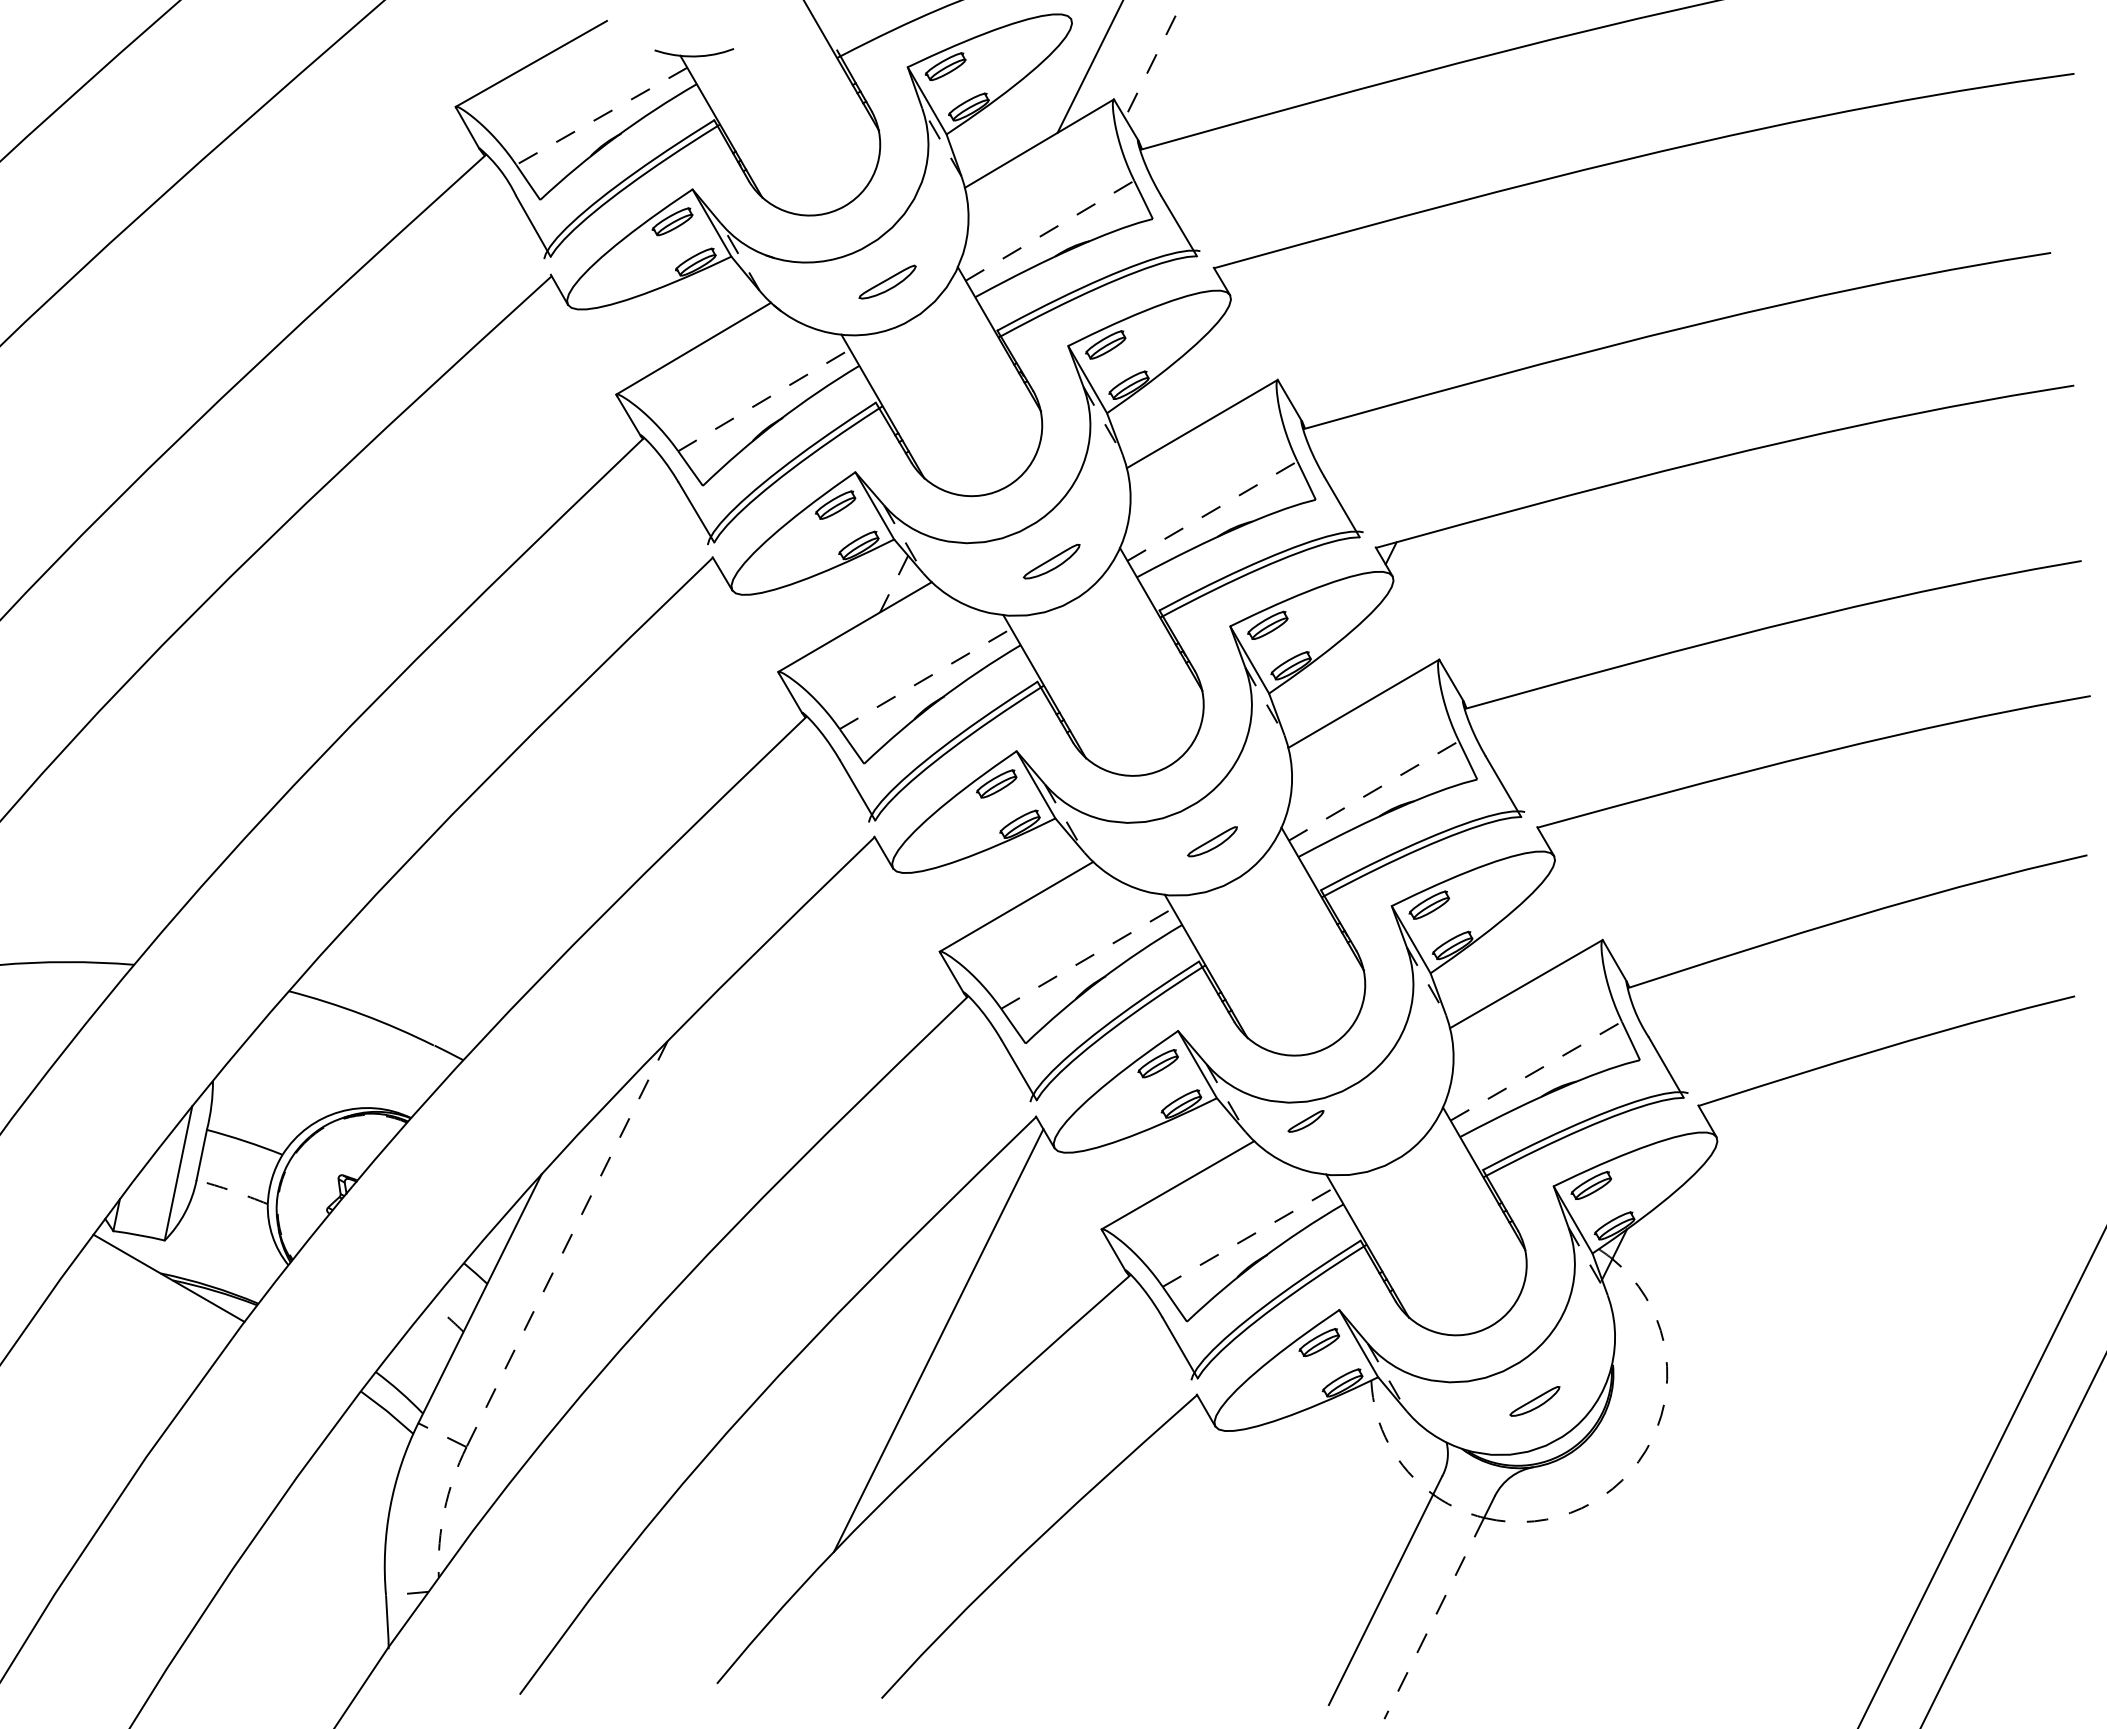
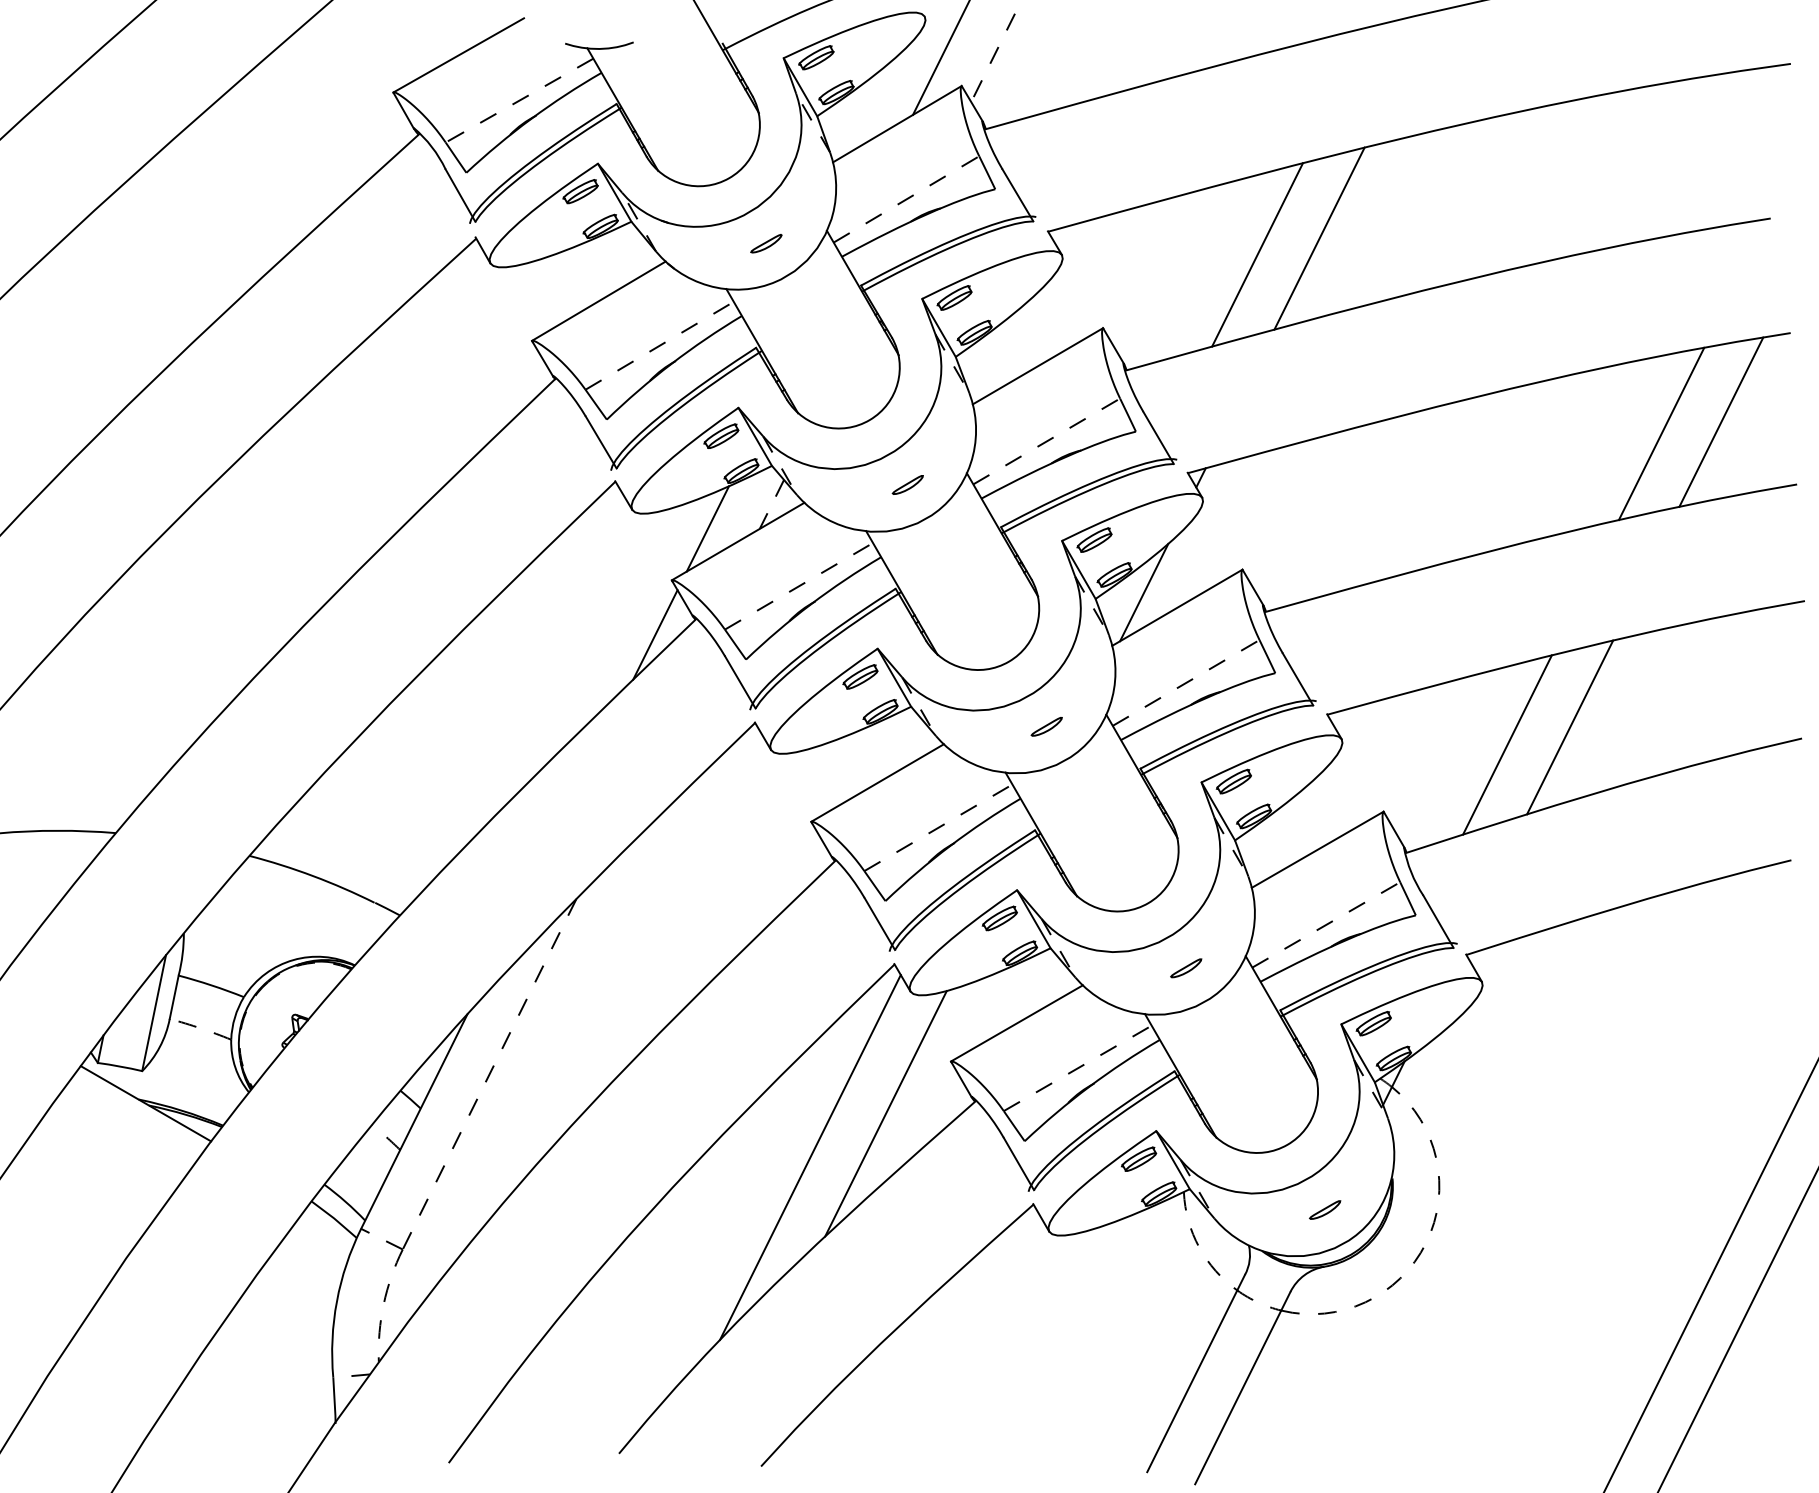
line: (1528, 275) -> (1319, 238), added
part: (887, 281) -> (766, 243), size x0.62
line: (1456, 294) -> (1257, 254), added
line: (1993, 488) -> (1721, 421), added
line: (1924, 502) -> (1661, 433), added
part: (1051, 561) -> (907, 484), size x0.62
line: (819, 612) -> (707, 528), added
line: (1325, 685) -> (1144, 591), added
line: (758, 735) -> (654, 635), added
part: (1212, 841) -> (1046, 726), size x0.71
line: (1818, 842) -> (1569, 727), added
line: (1745, 862) -> (1506, 744), added
part: (1305, 1121) -> (1185, 968), moved
line: (1025, 1289) -> (885, 1113), added
part: (1534, 1401) -> (1324, 1210), size x0.71
line: (1434, 1618) -> (1238, 1397), dashed -> solid

